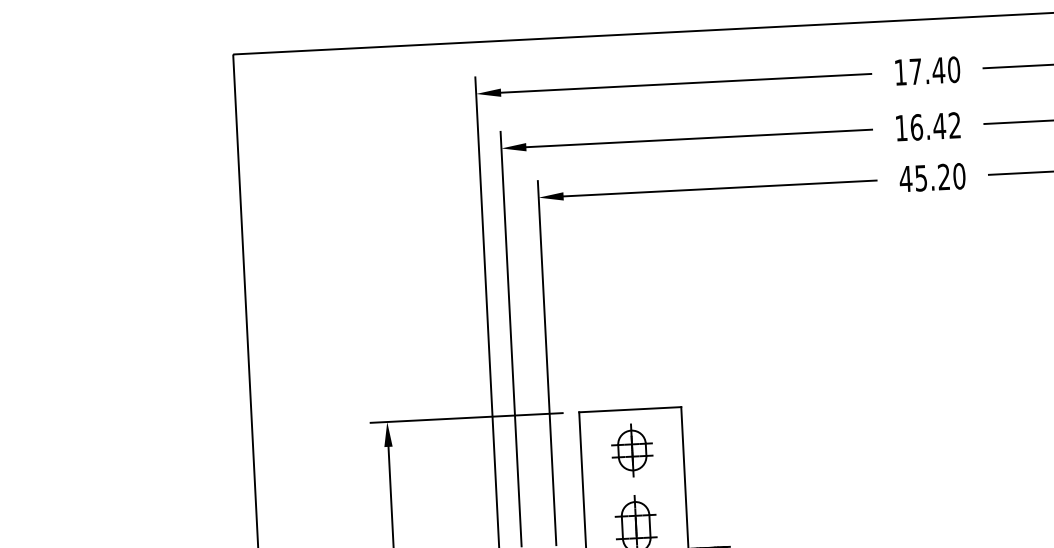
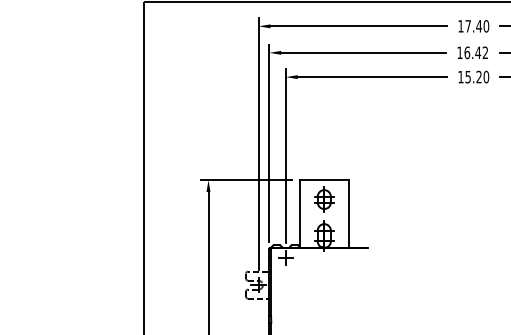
text: (905, 179) -> (460, 77), 45.20 -> 15.20

